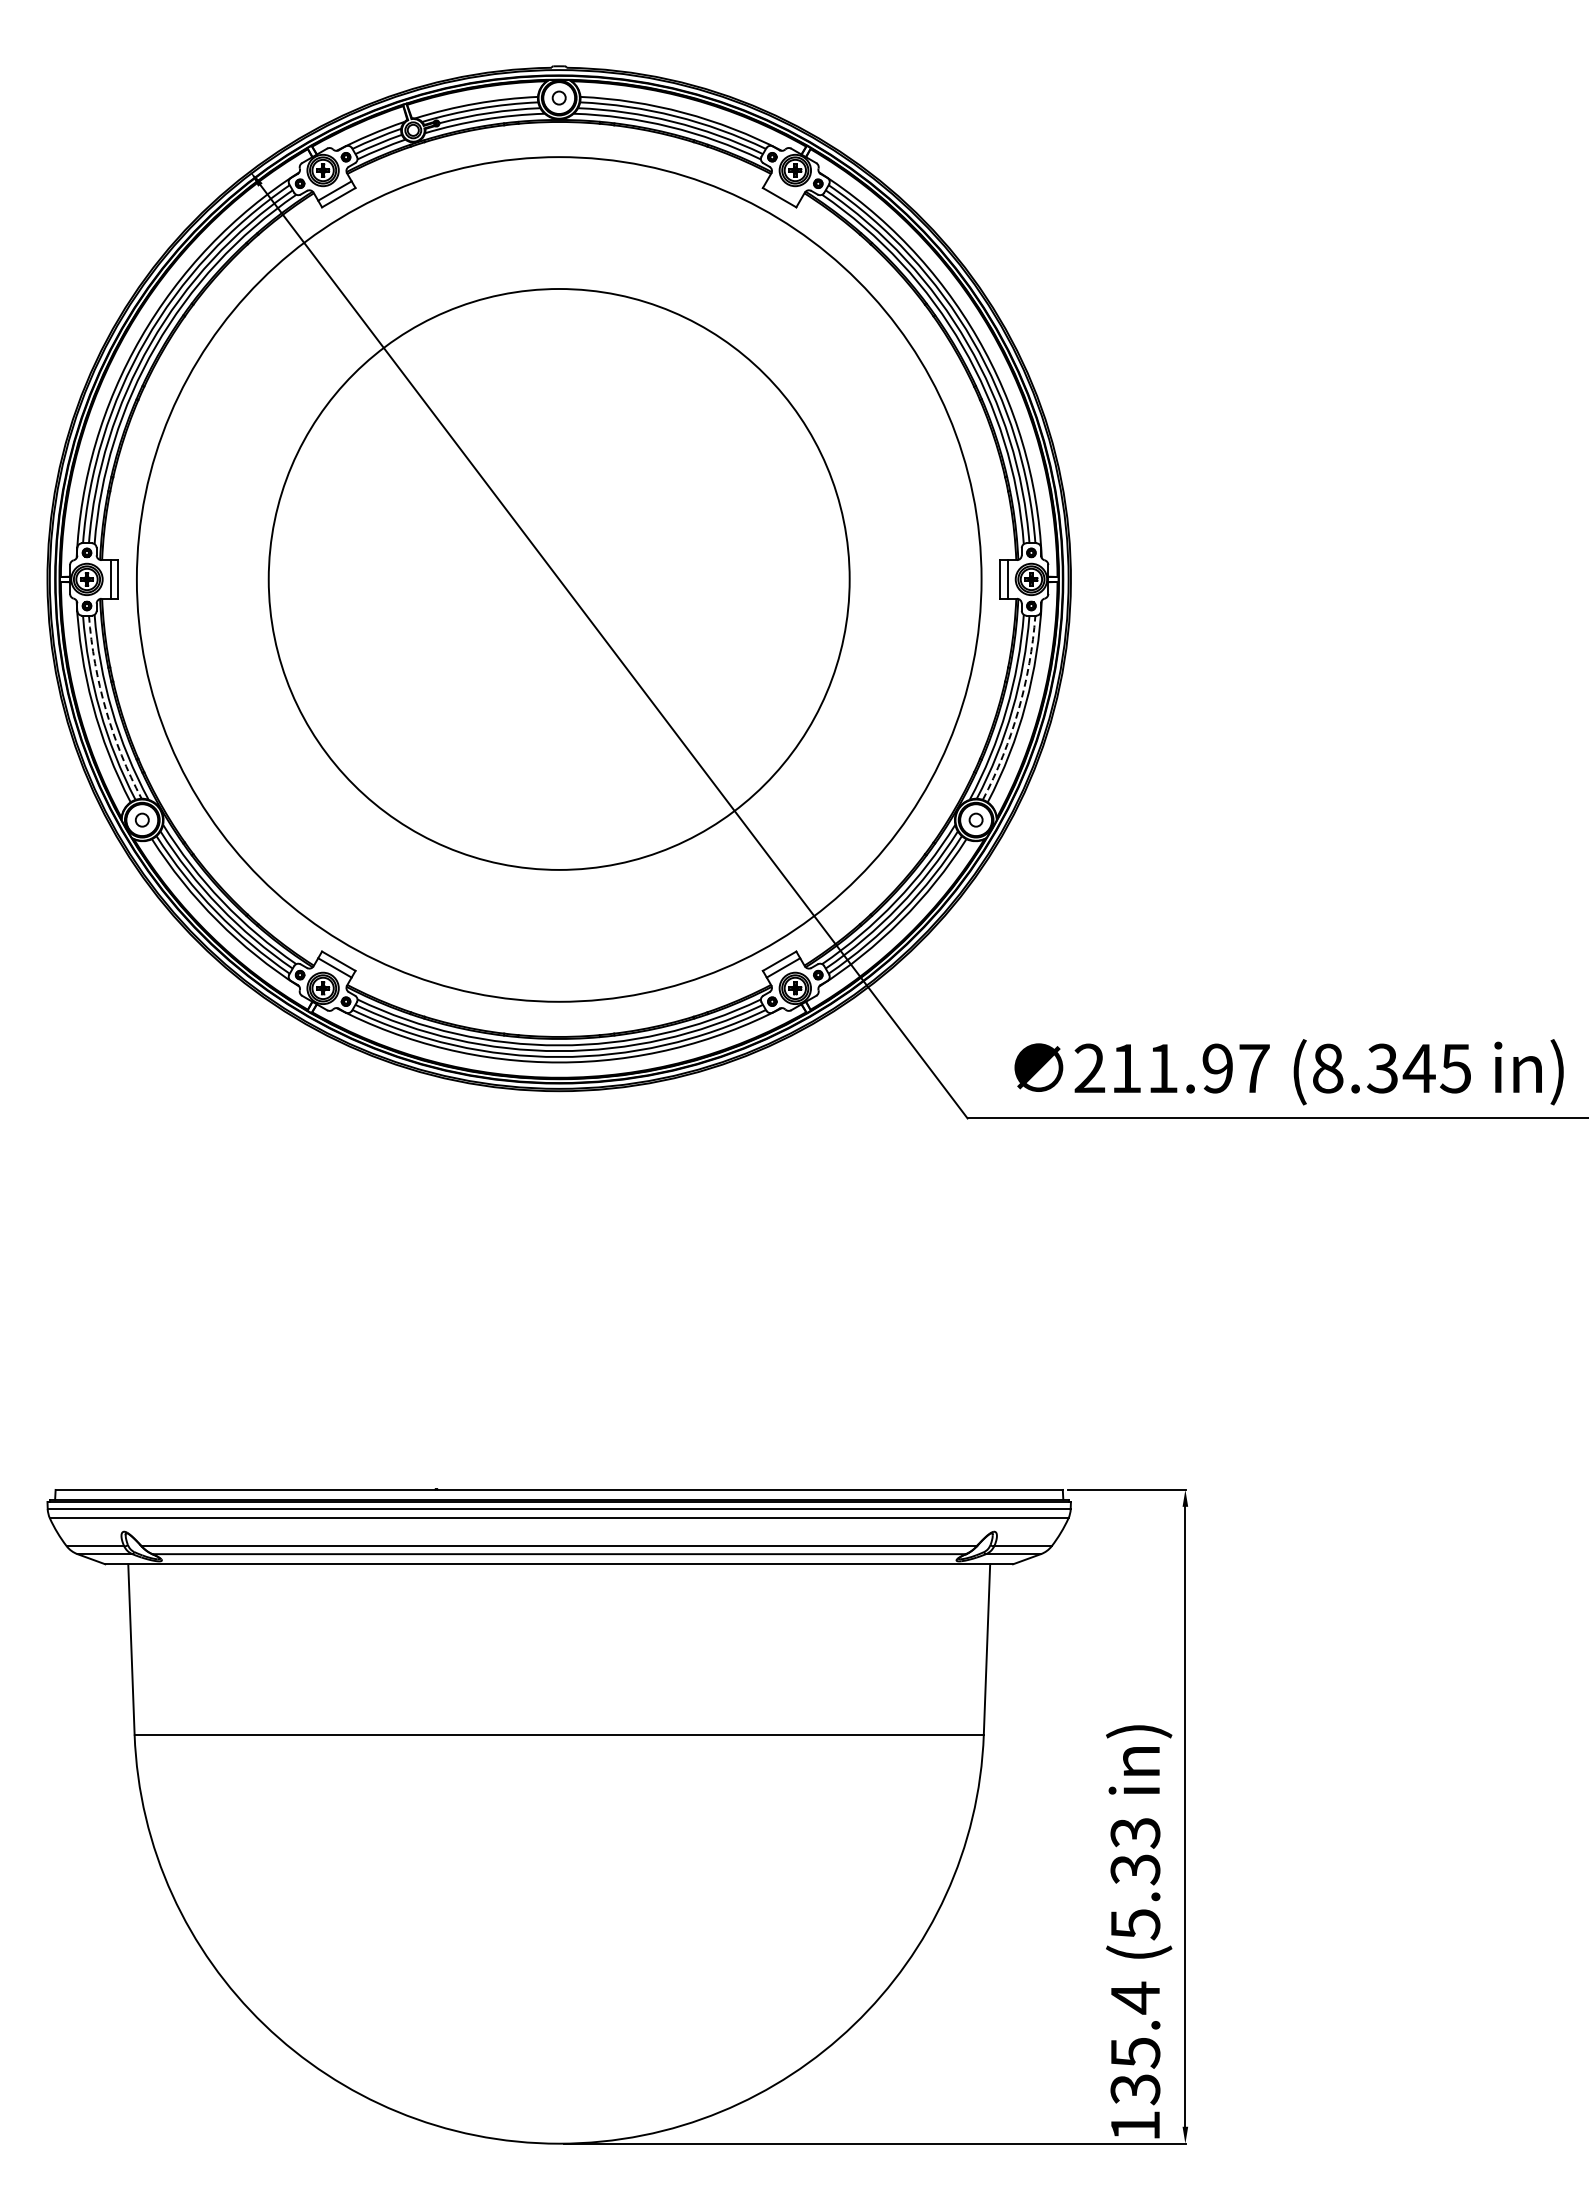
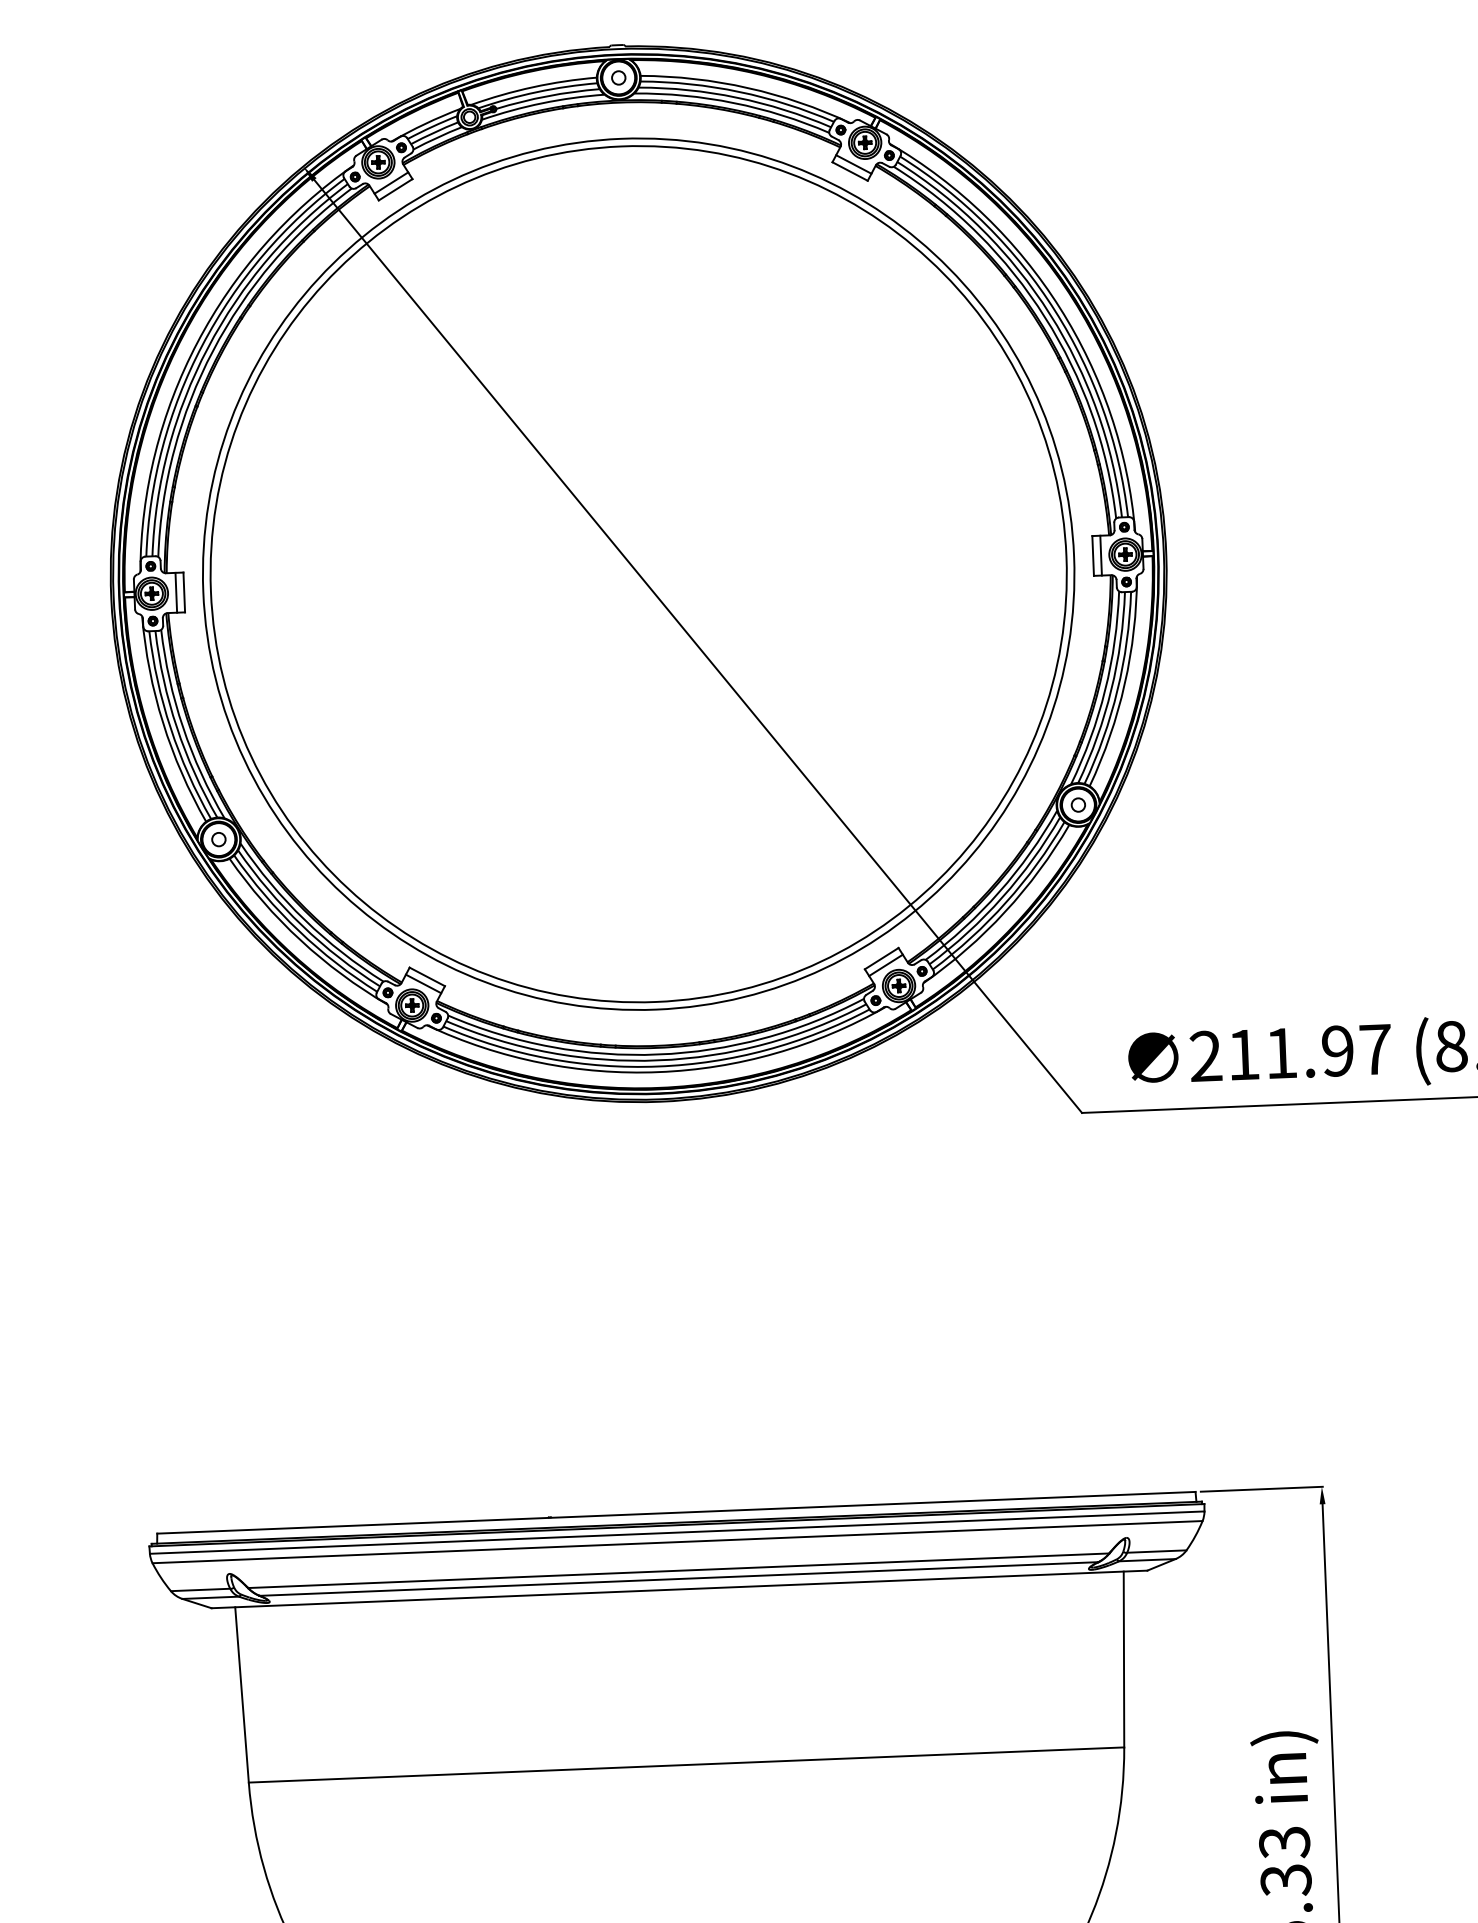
line: (783, 190) -> (853, 163), added
circle: (559, 579) -> (638, 574), size x1.43
arc: (105, 709) -> (176, 727), dashed -> solid
arc: (1018, 710) -> (1117, 690), dashed -> solid

